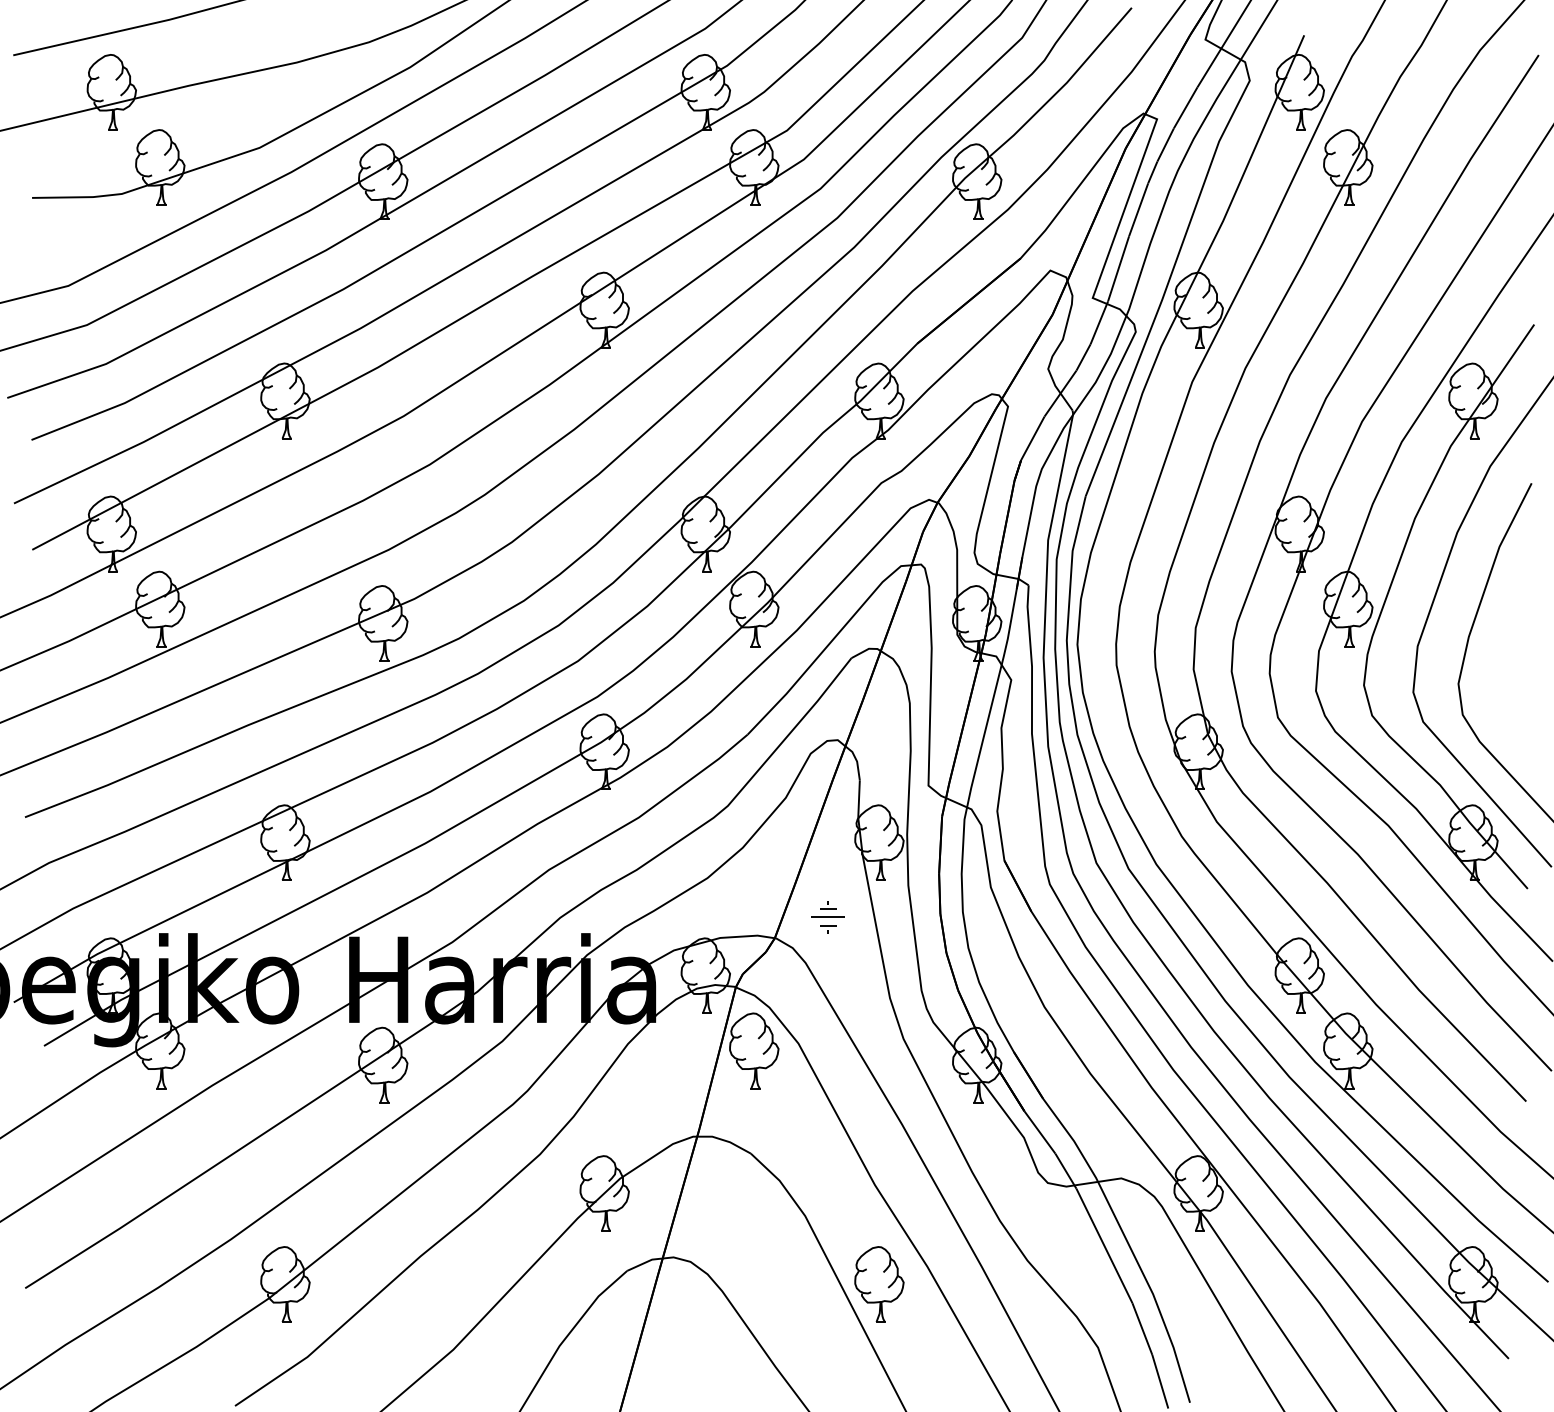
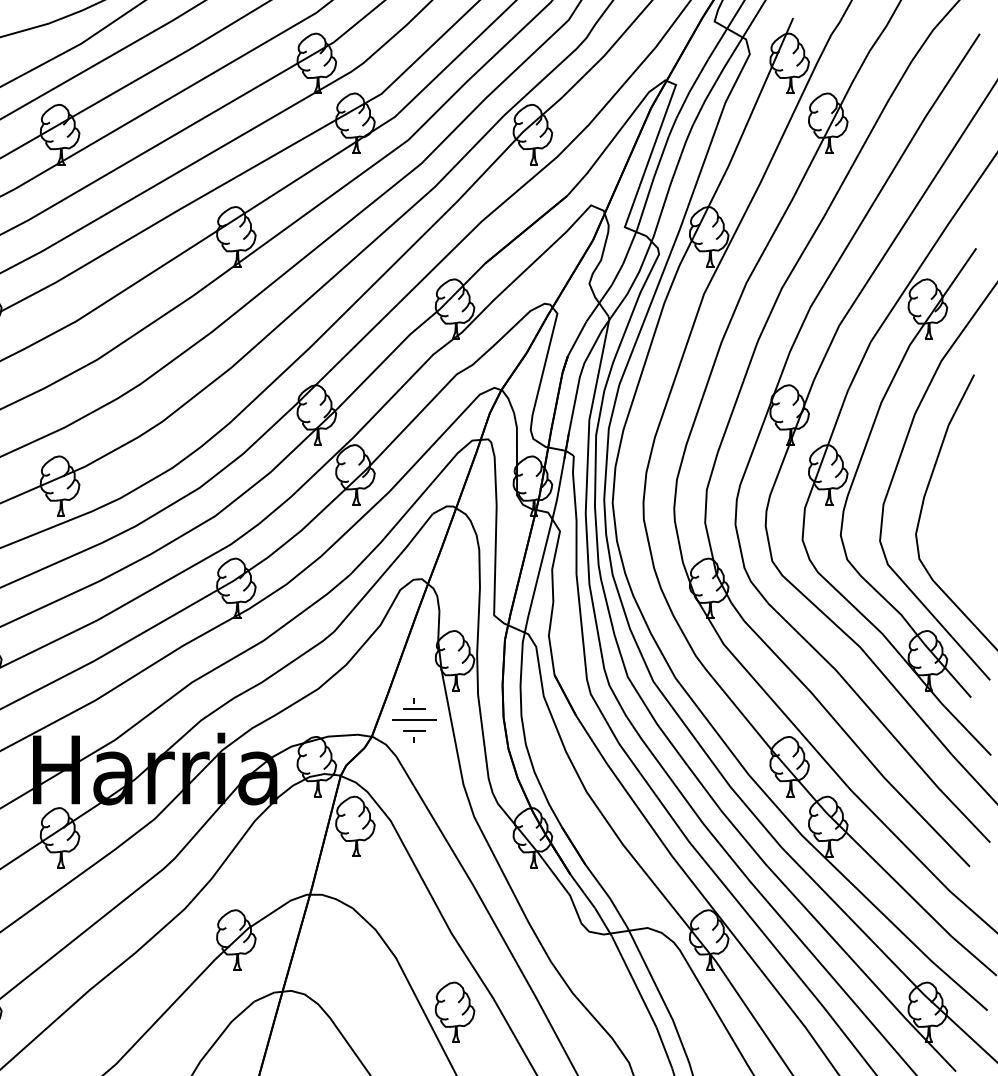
part: (827, 917) -> (413, 720), size x1.67

